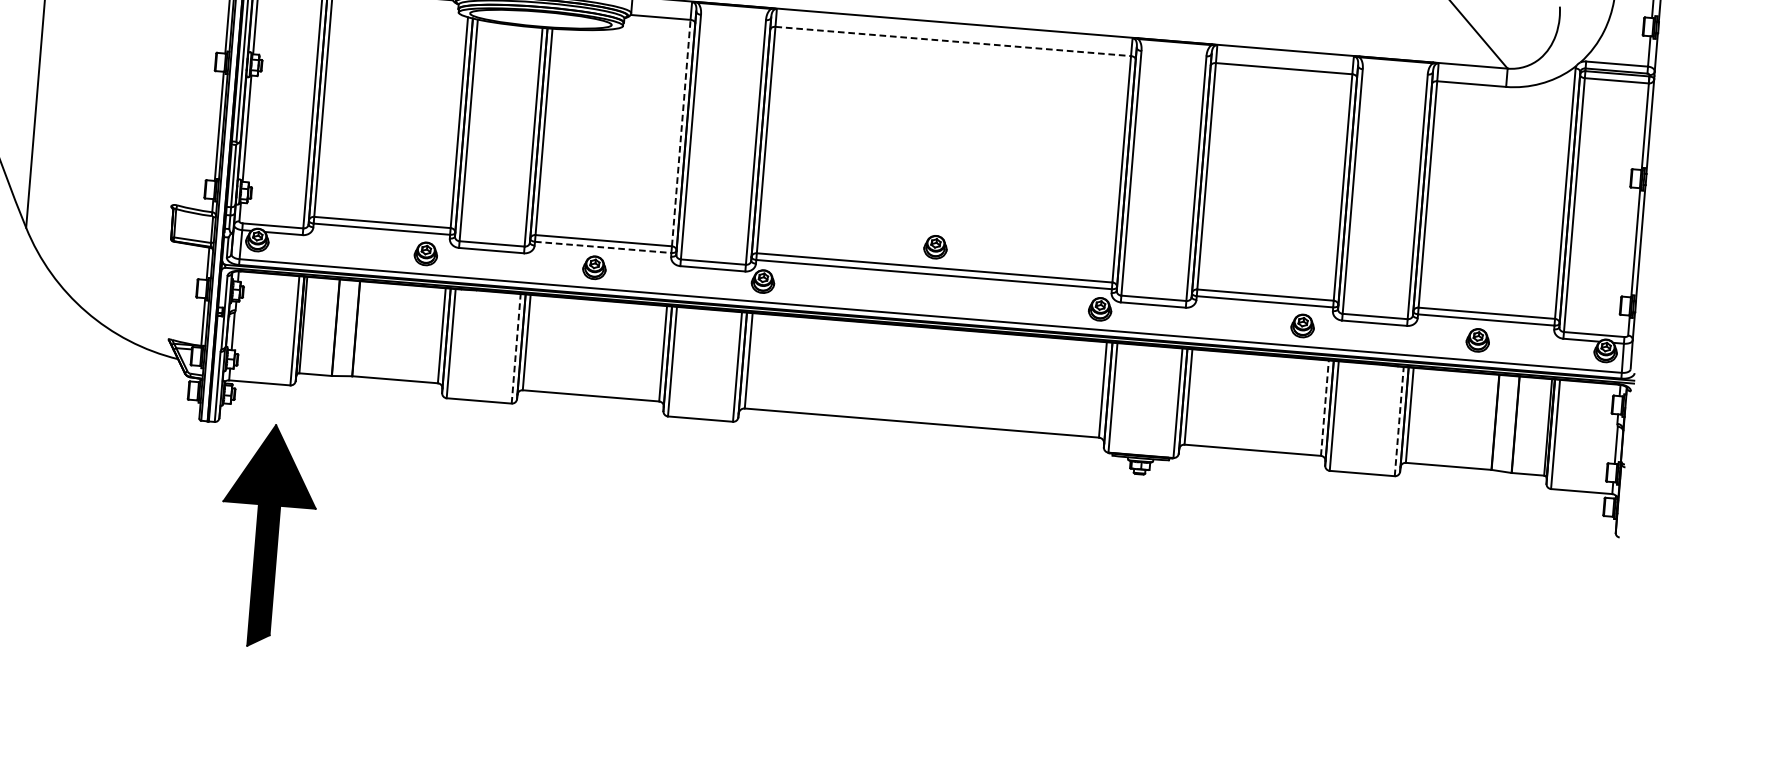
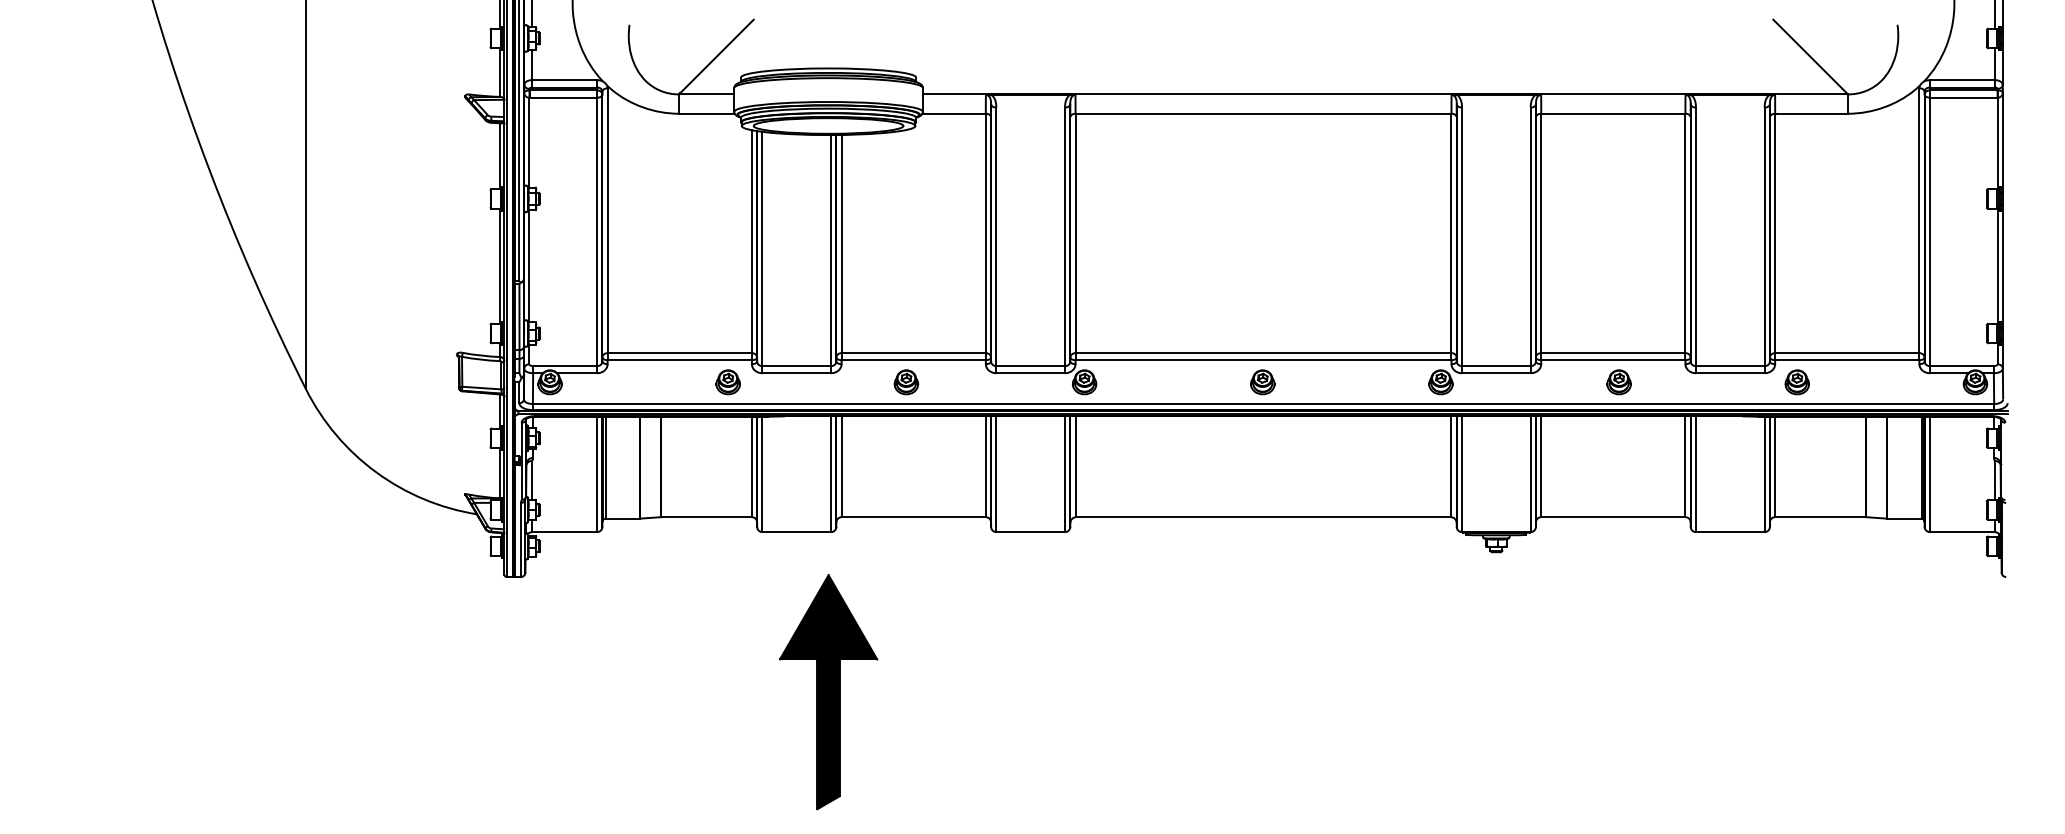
line: (953, 41) -> (1263, 113), dashed -> solid
line: (680, 133) -> (985, 233), dashed -> solid
line: (603, 247) -> (914, 360), dashed -> solid
part: (935, 247) -> (1262, 382), moved
part: (1302, 326) -> (1618, 382), moved
part: (1477, 340) -> (1796, 382), moved
line: (516, 349) -> (831, 474), dashed -> solid
line: (1324, 407) -> (1685, 466), dashed -> solid
line: (1399, 421) -> (1764, 474), dashed -> solid
part: (266, 536) -> (828, 692), moved

